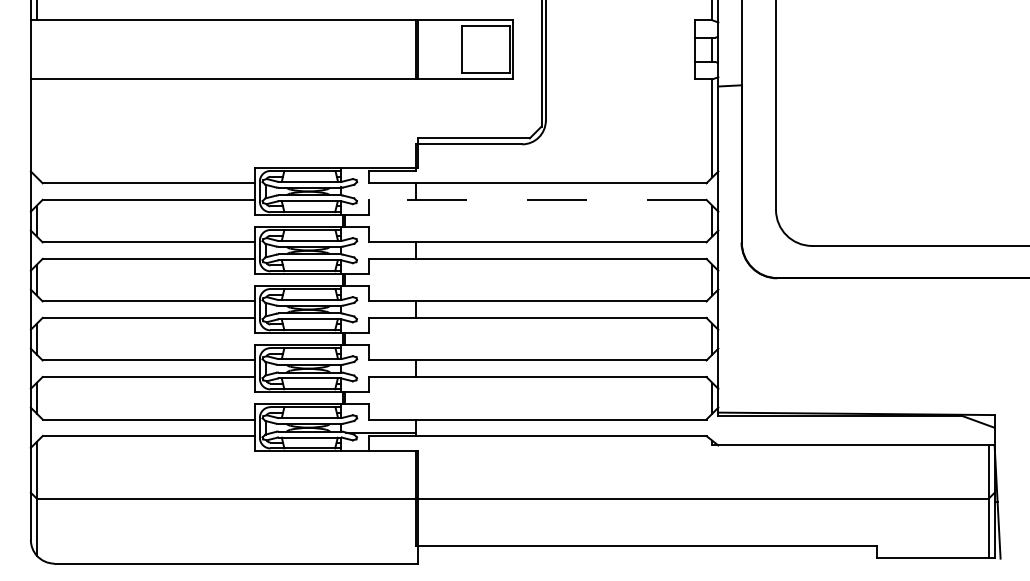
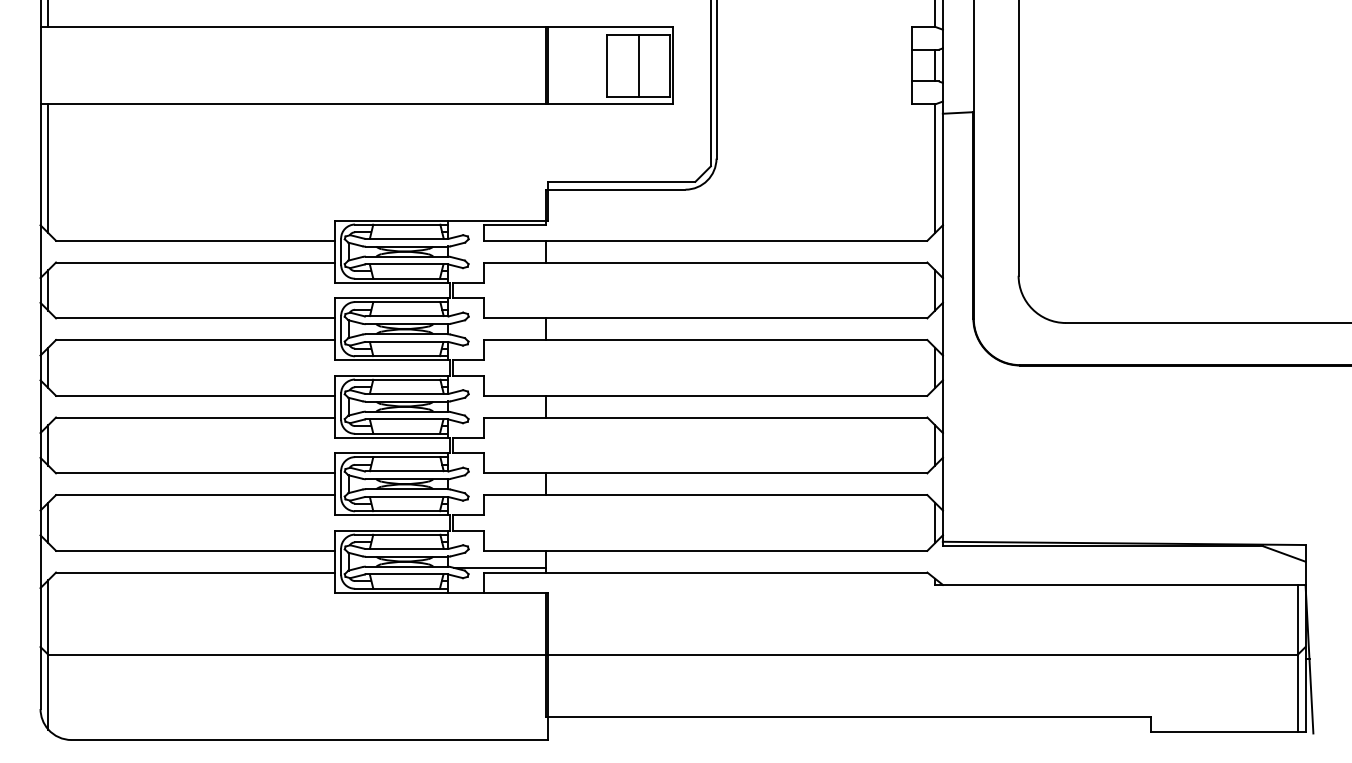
line: (486, 49) -> (638, 65), added
line: (36, 128) -> (47, 168), added
line: (537, 199) -> (705, 262), dashed -> solid

